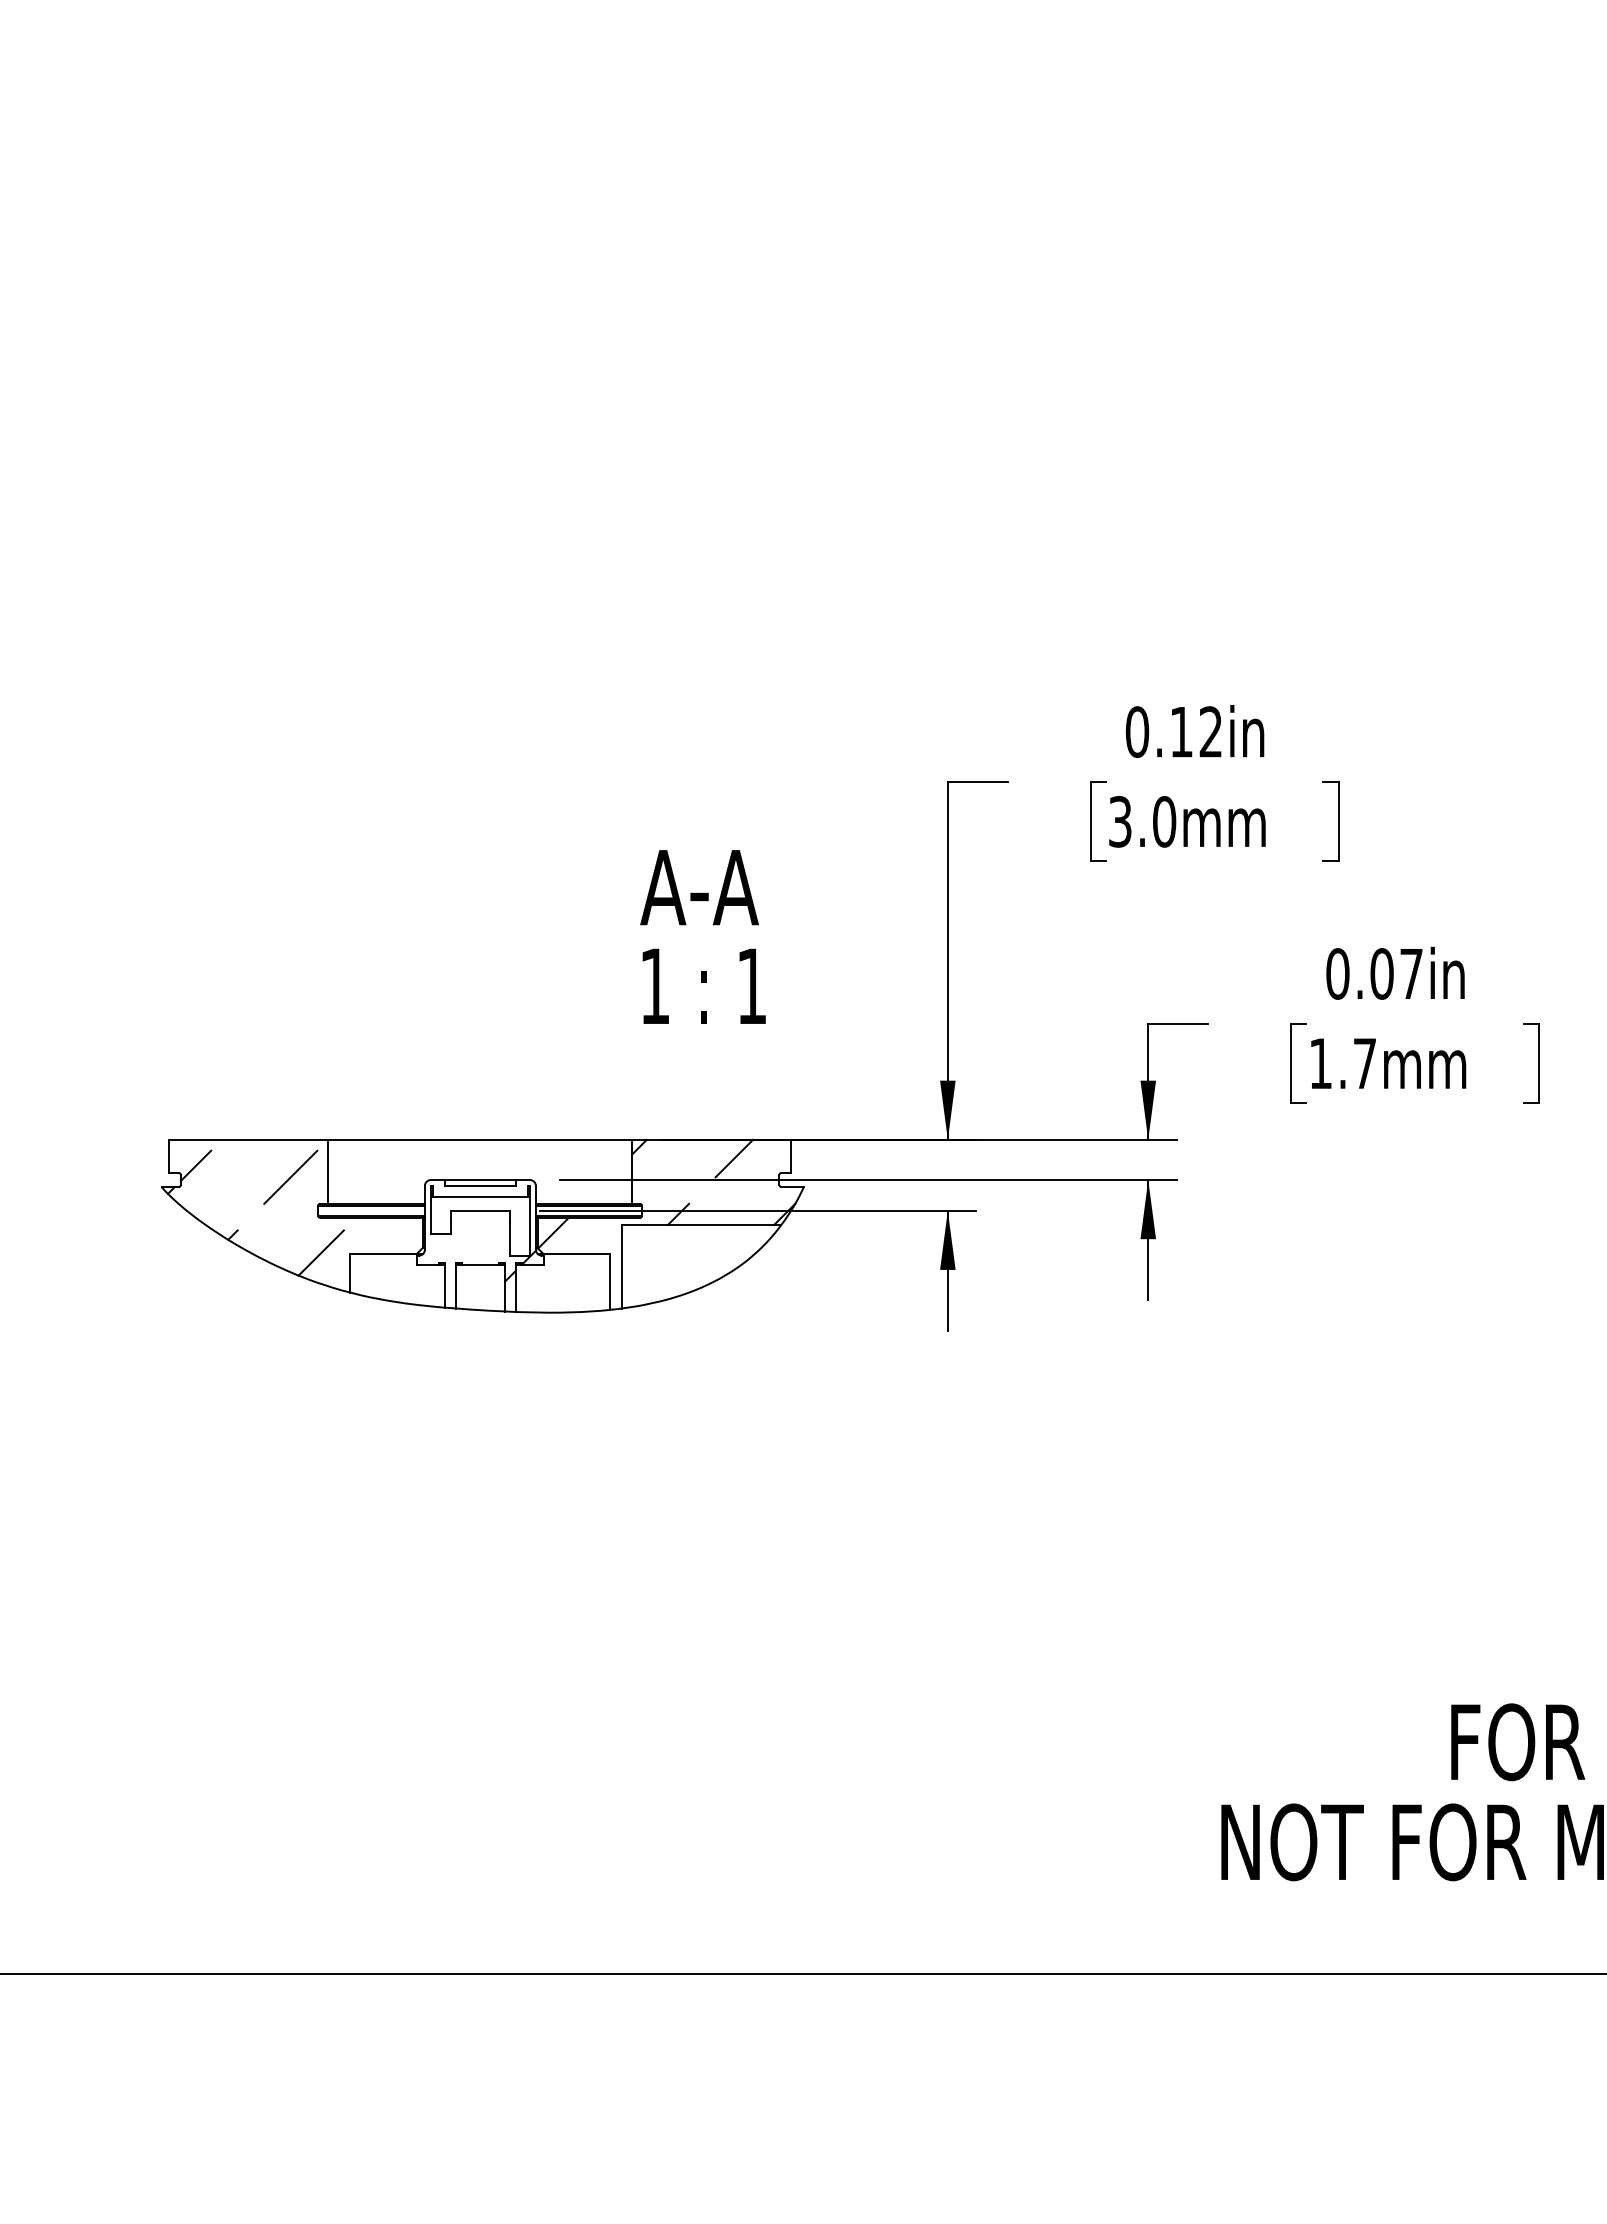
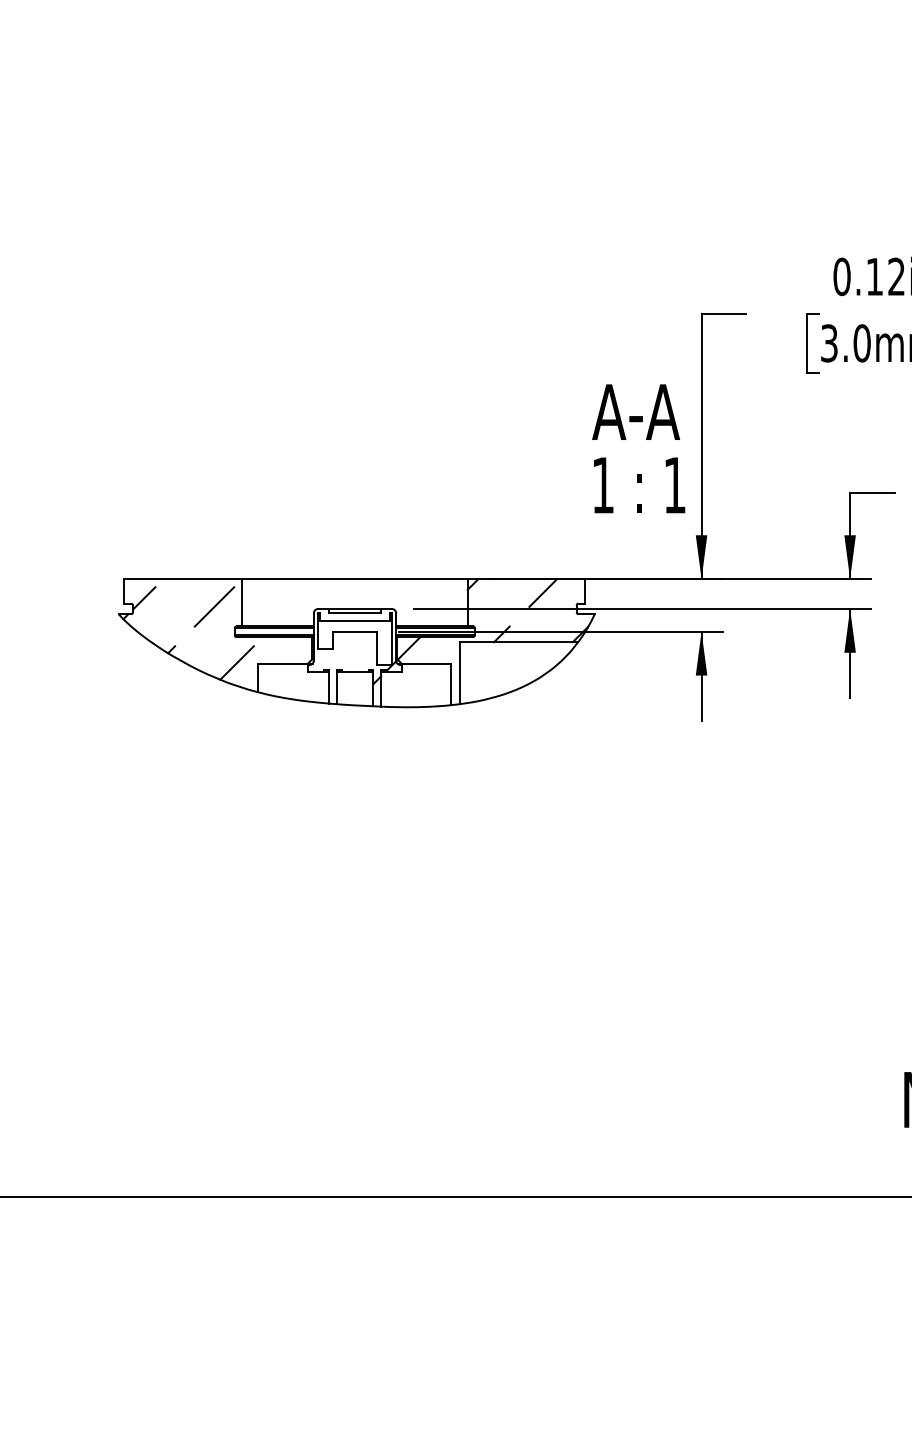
text: (702, 936) -> (638, 448), moved

